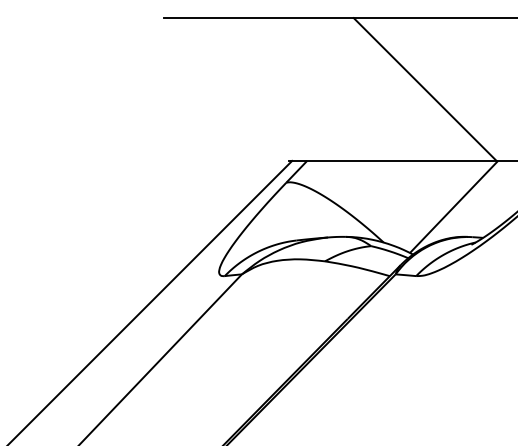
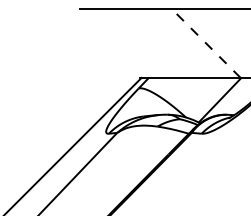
line: (426, 89) -> (206, 43), solid -> dashed

